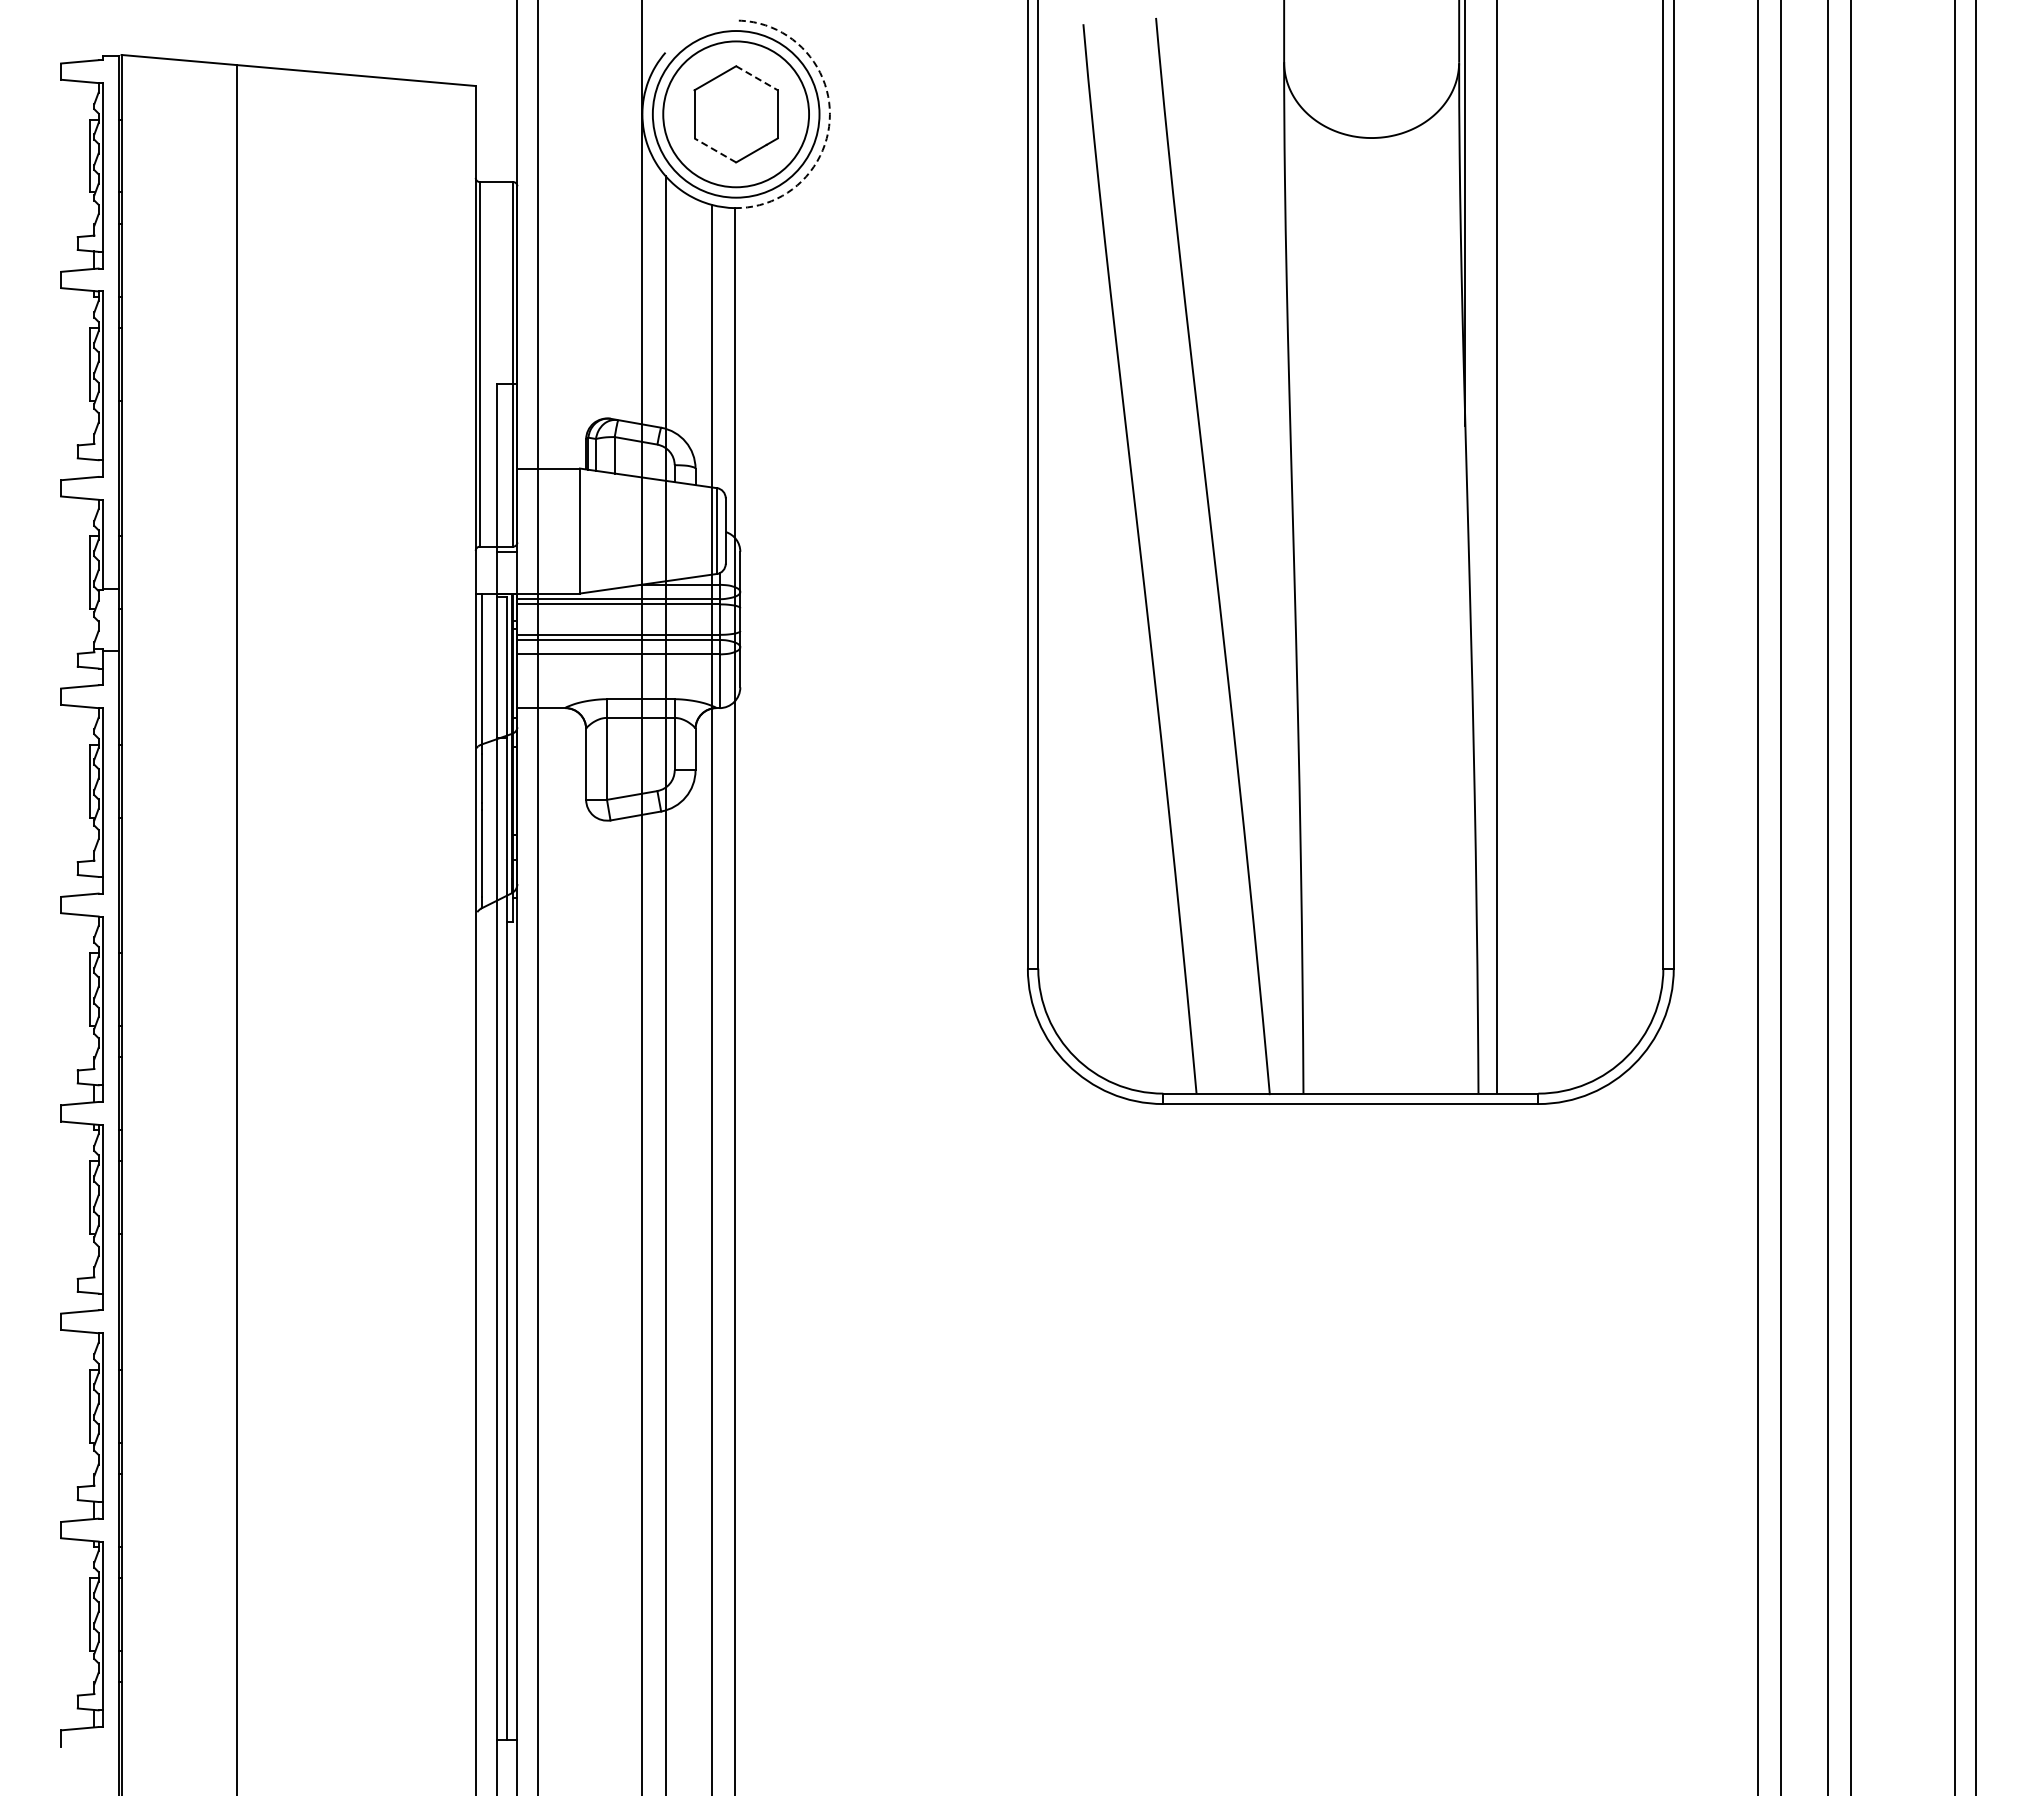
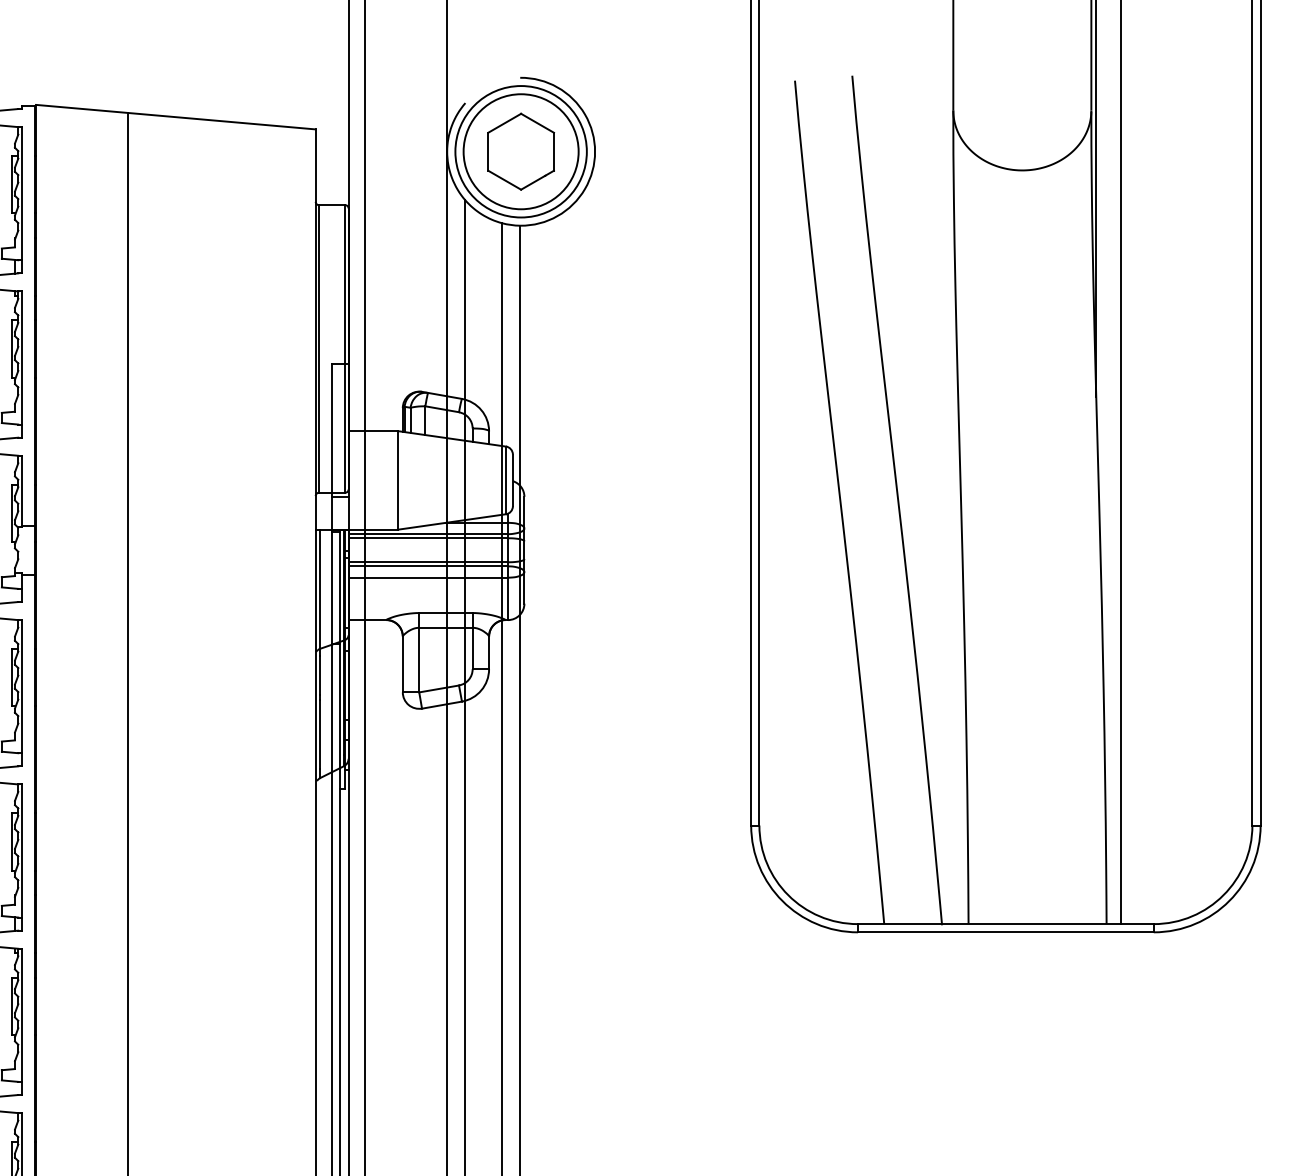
line: (757, 78) -> (537, 123), dashed -> solid
arc: (829, 114) -> (594, 151), dashed -> solid
line: (714, 150) -> (504, 180), dashed -> solid

